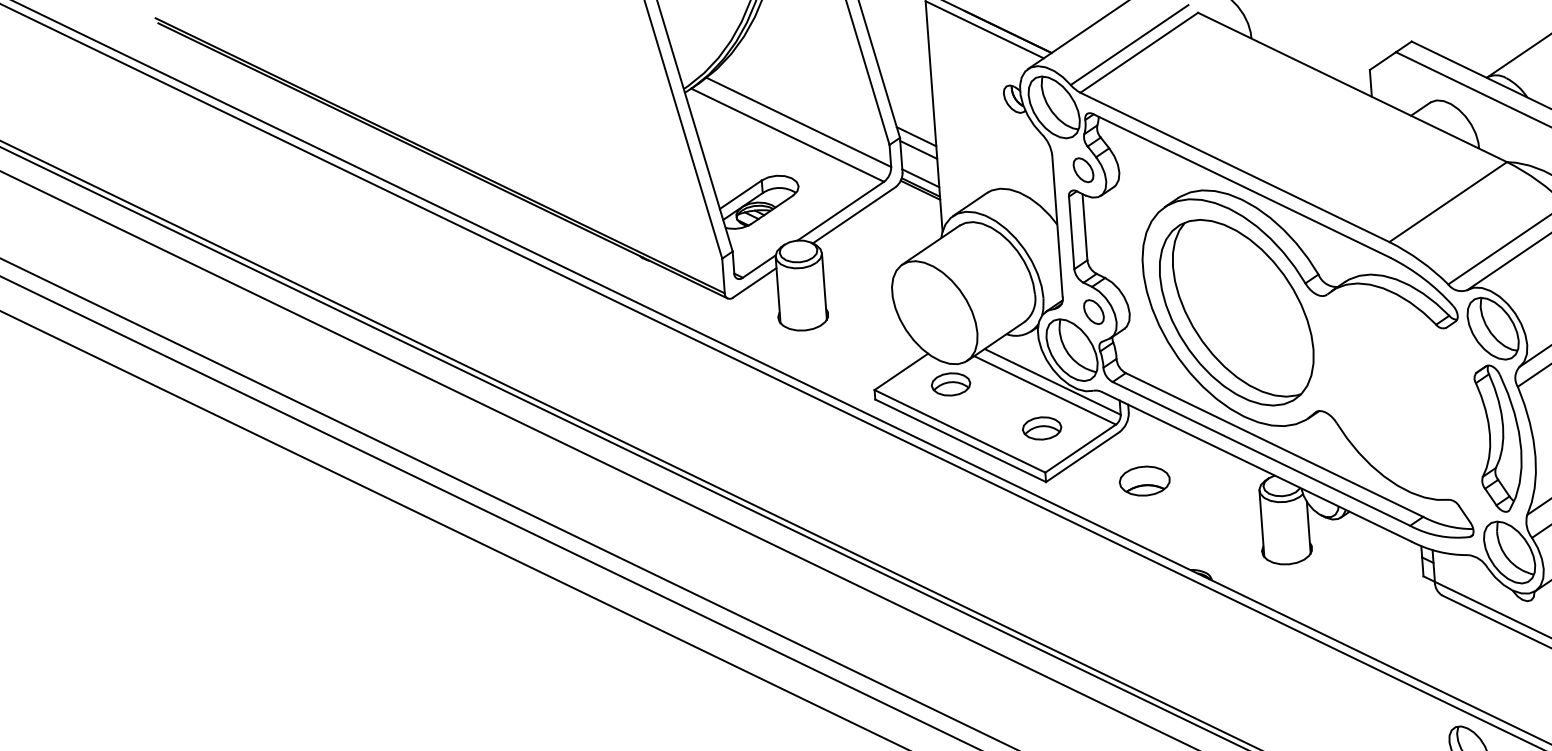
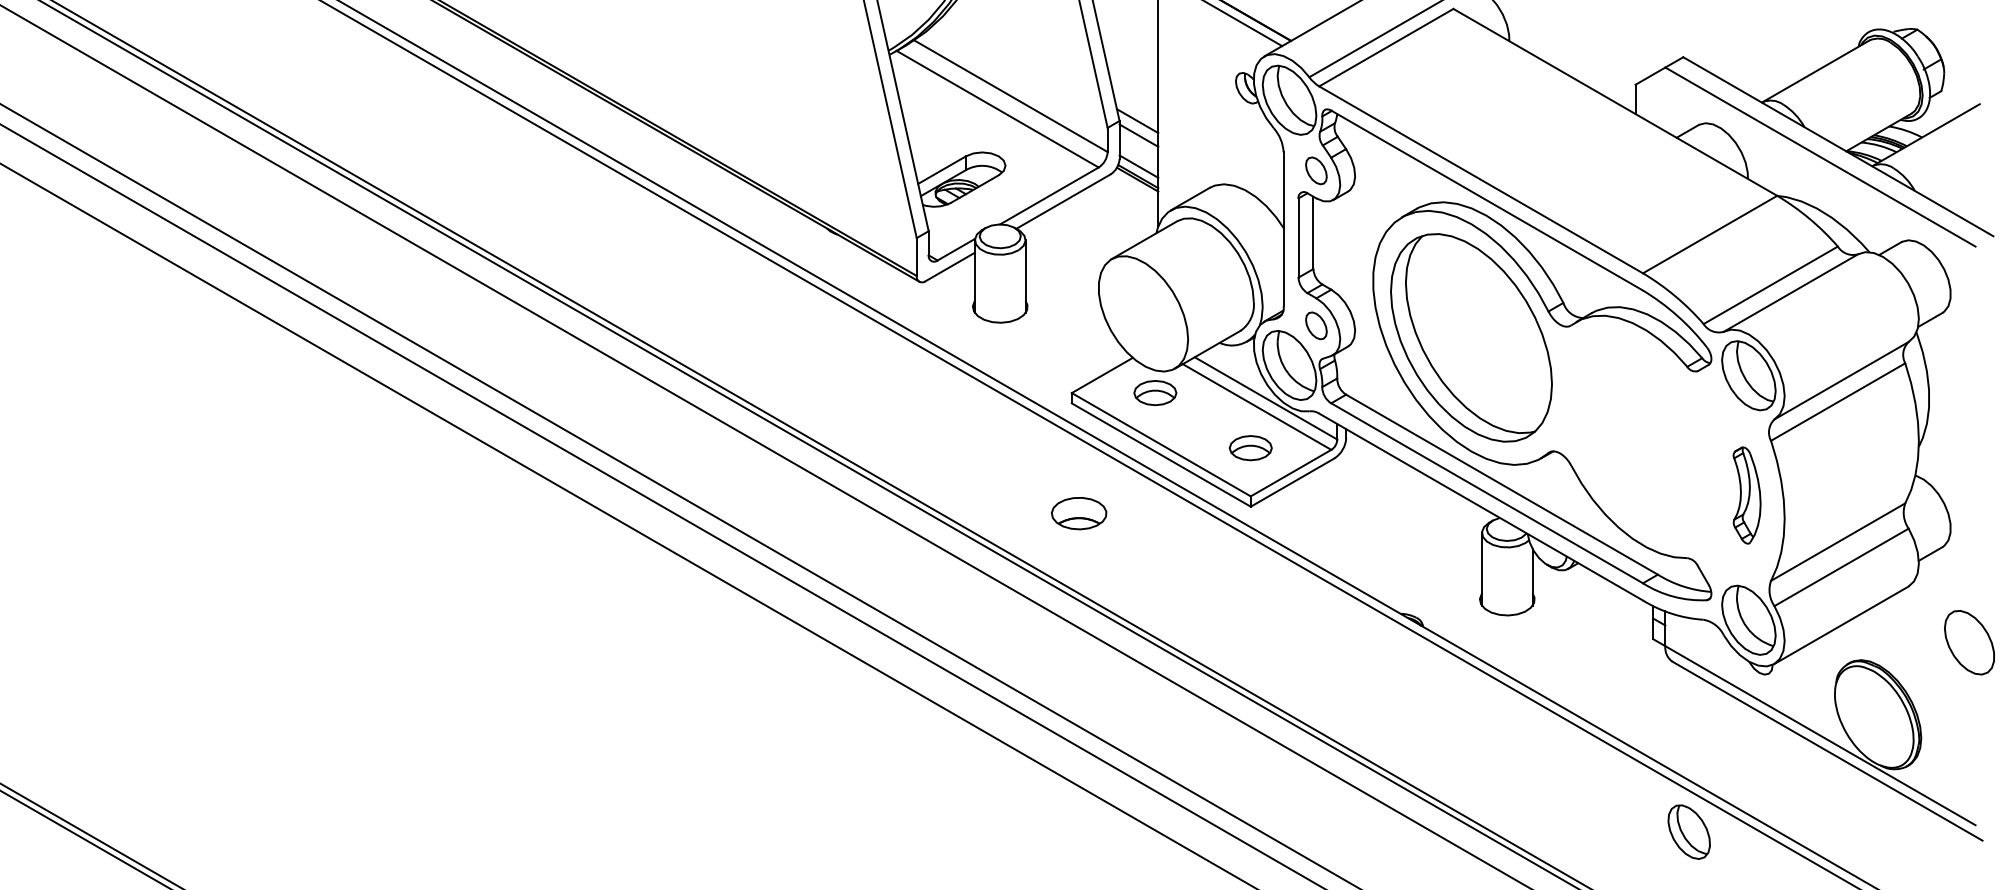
part: (1499, 438) -> (1746, 495), size x0.6
part: (1145, 481) -> (1079, 513), moved

